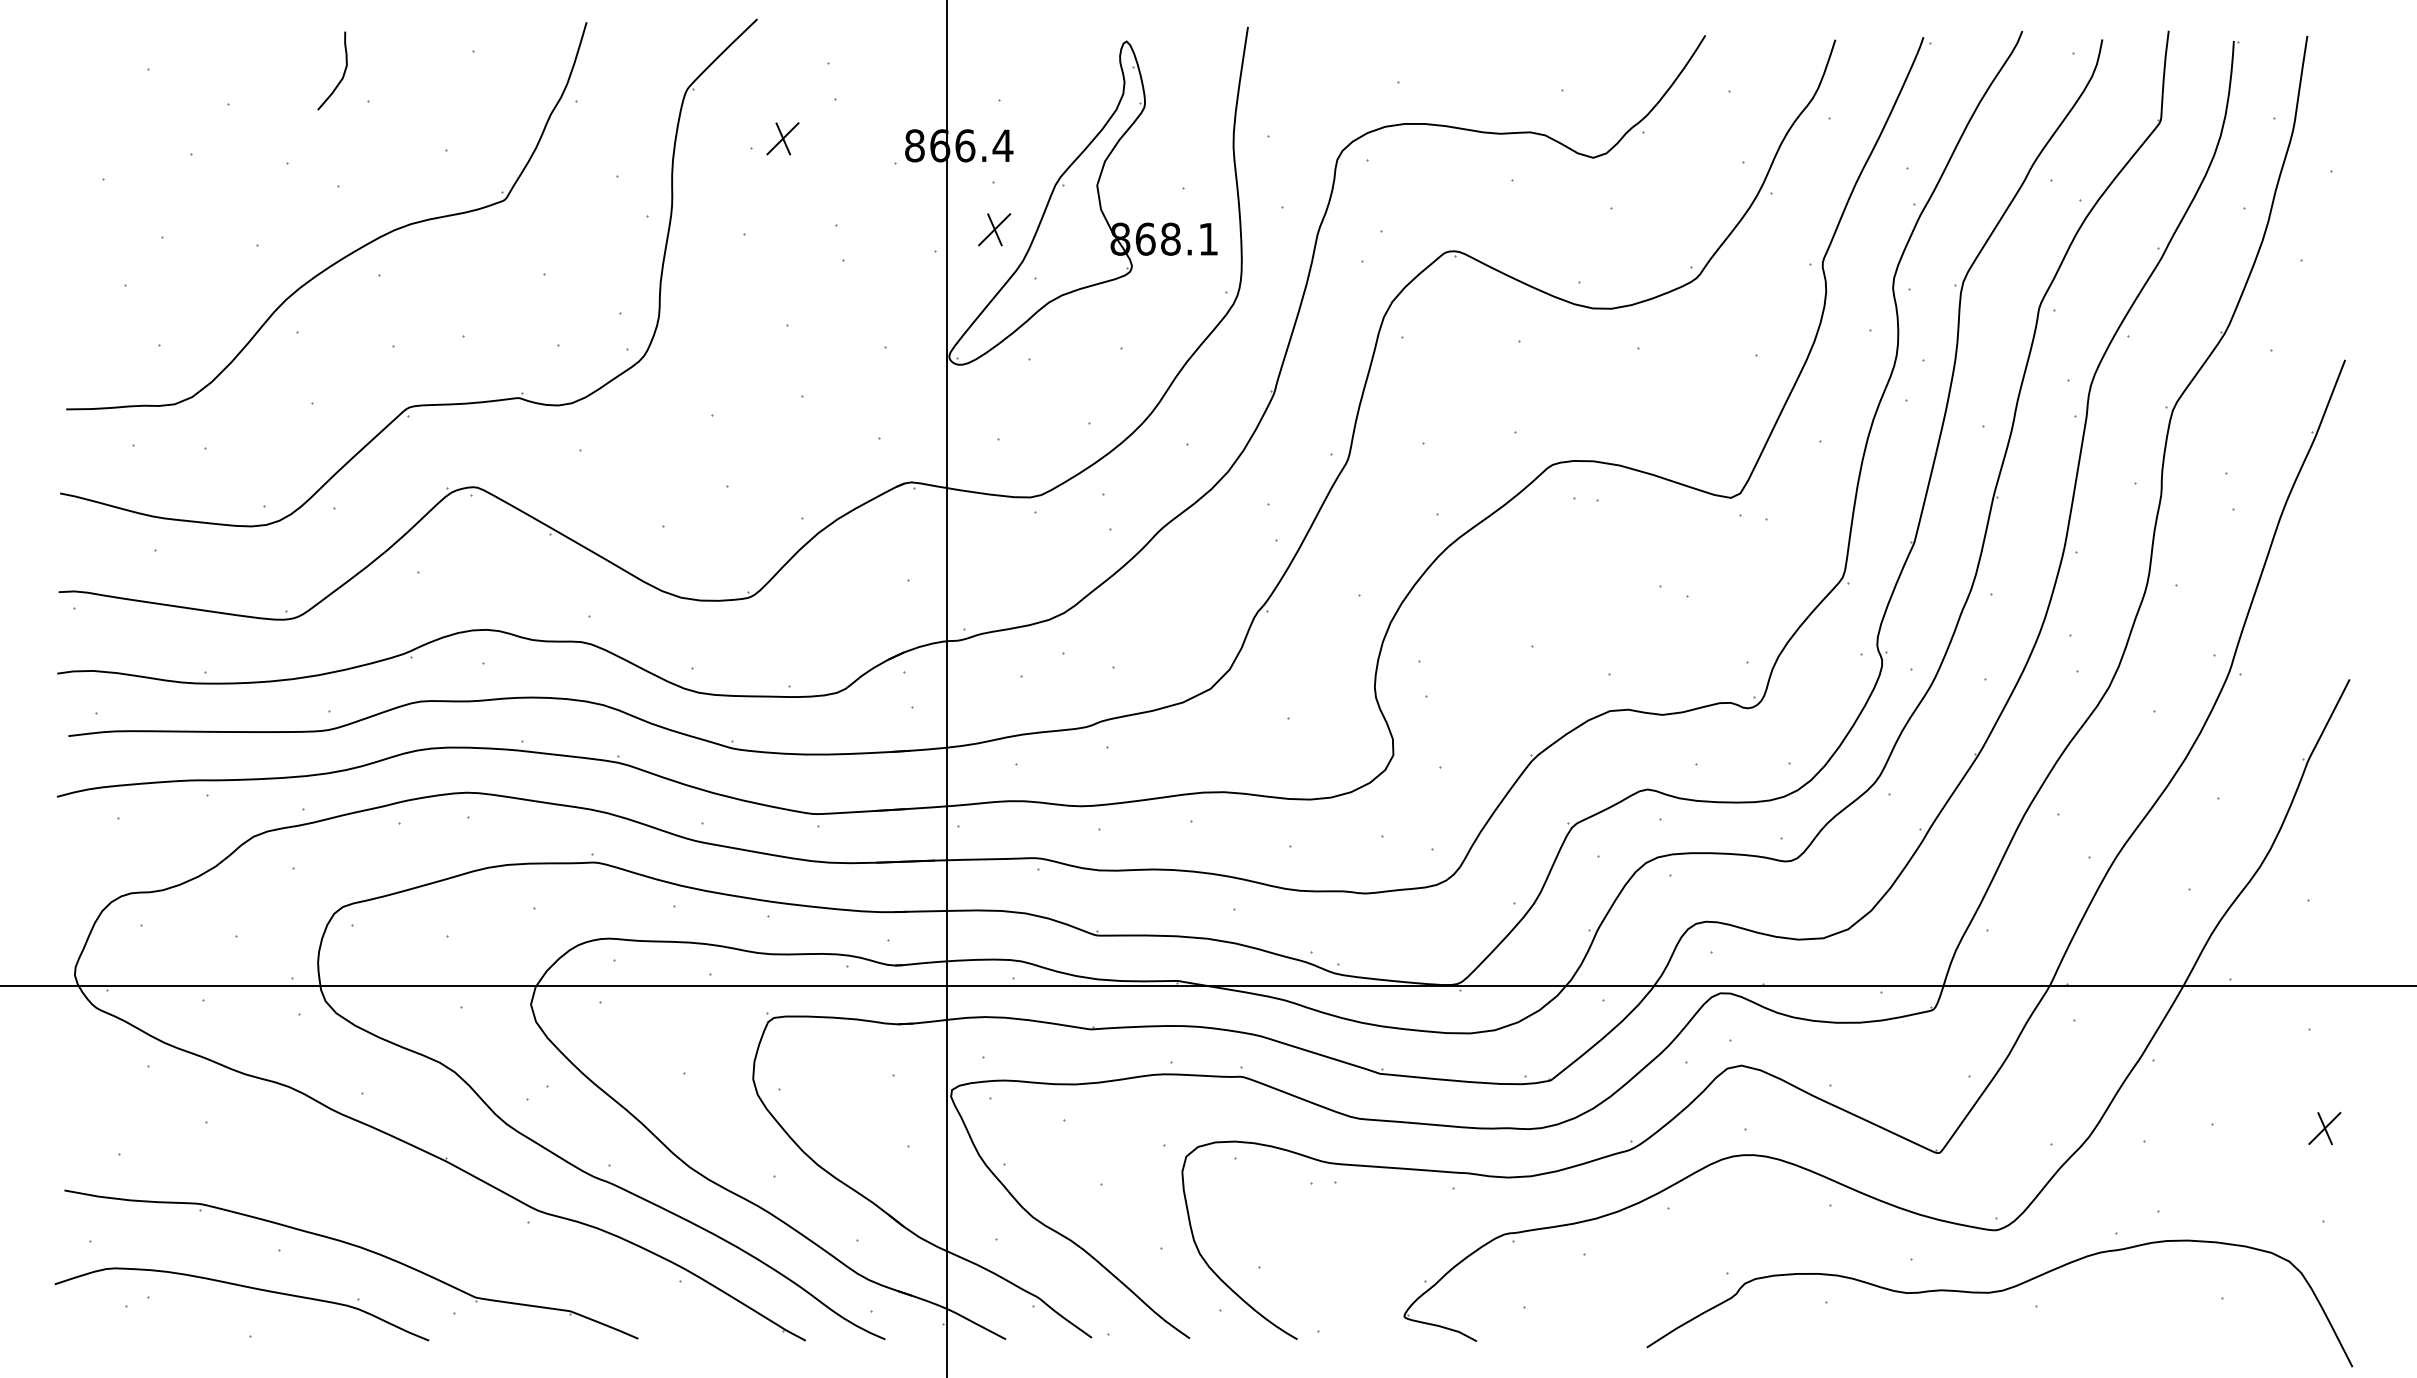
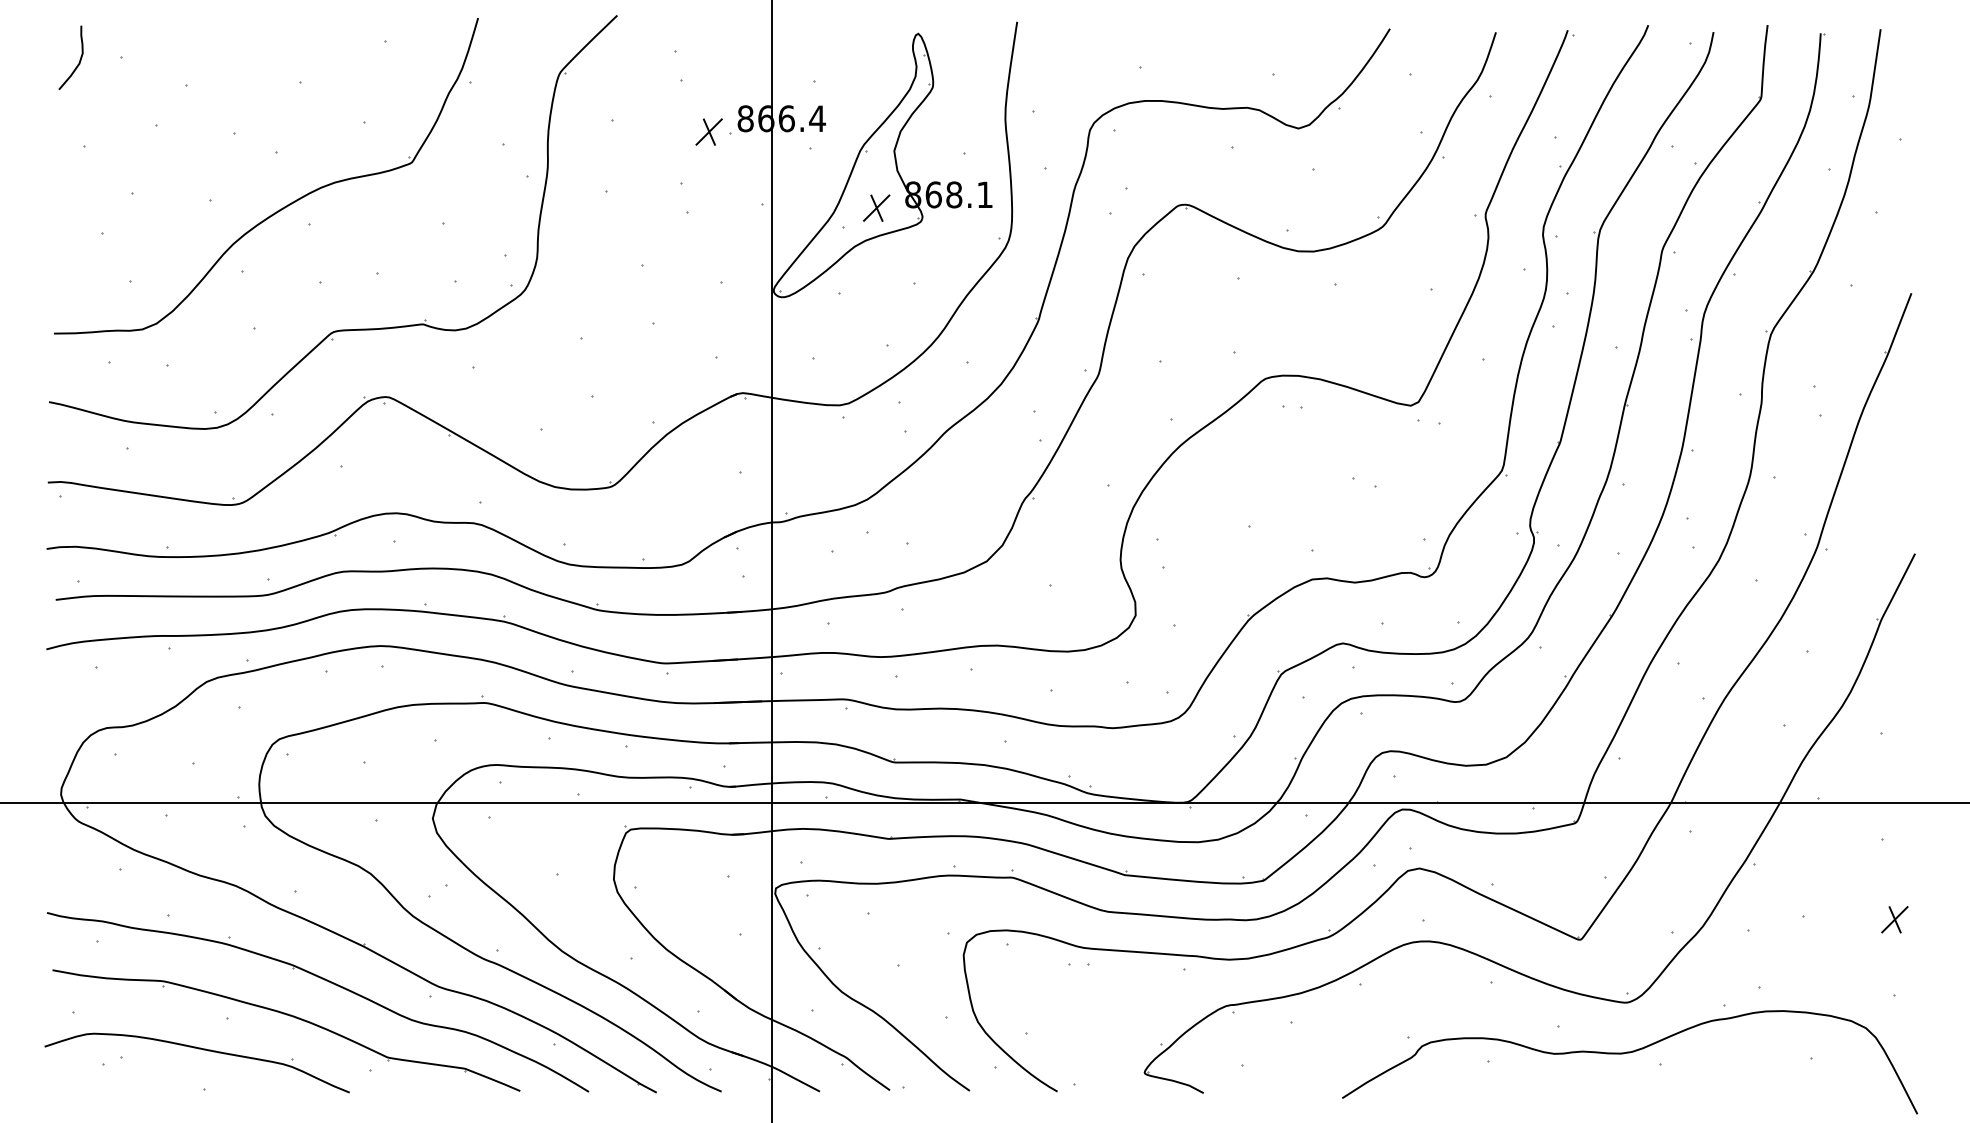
curve: (342, 73) -> (79, 59), moved
part: (782, 138) -> (708, 131), moved
part: (994, 228) -> (876, 207), moved
part: (403, 1205) -> (328, 982), added

